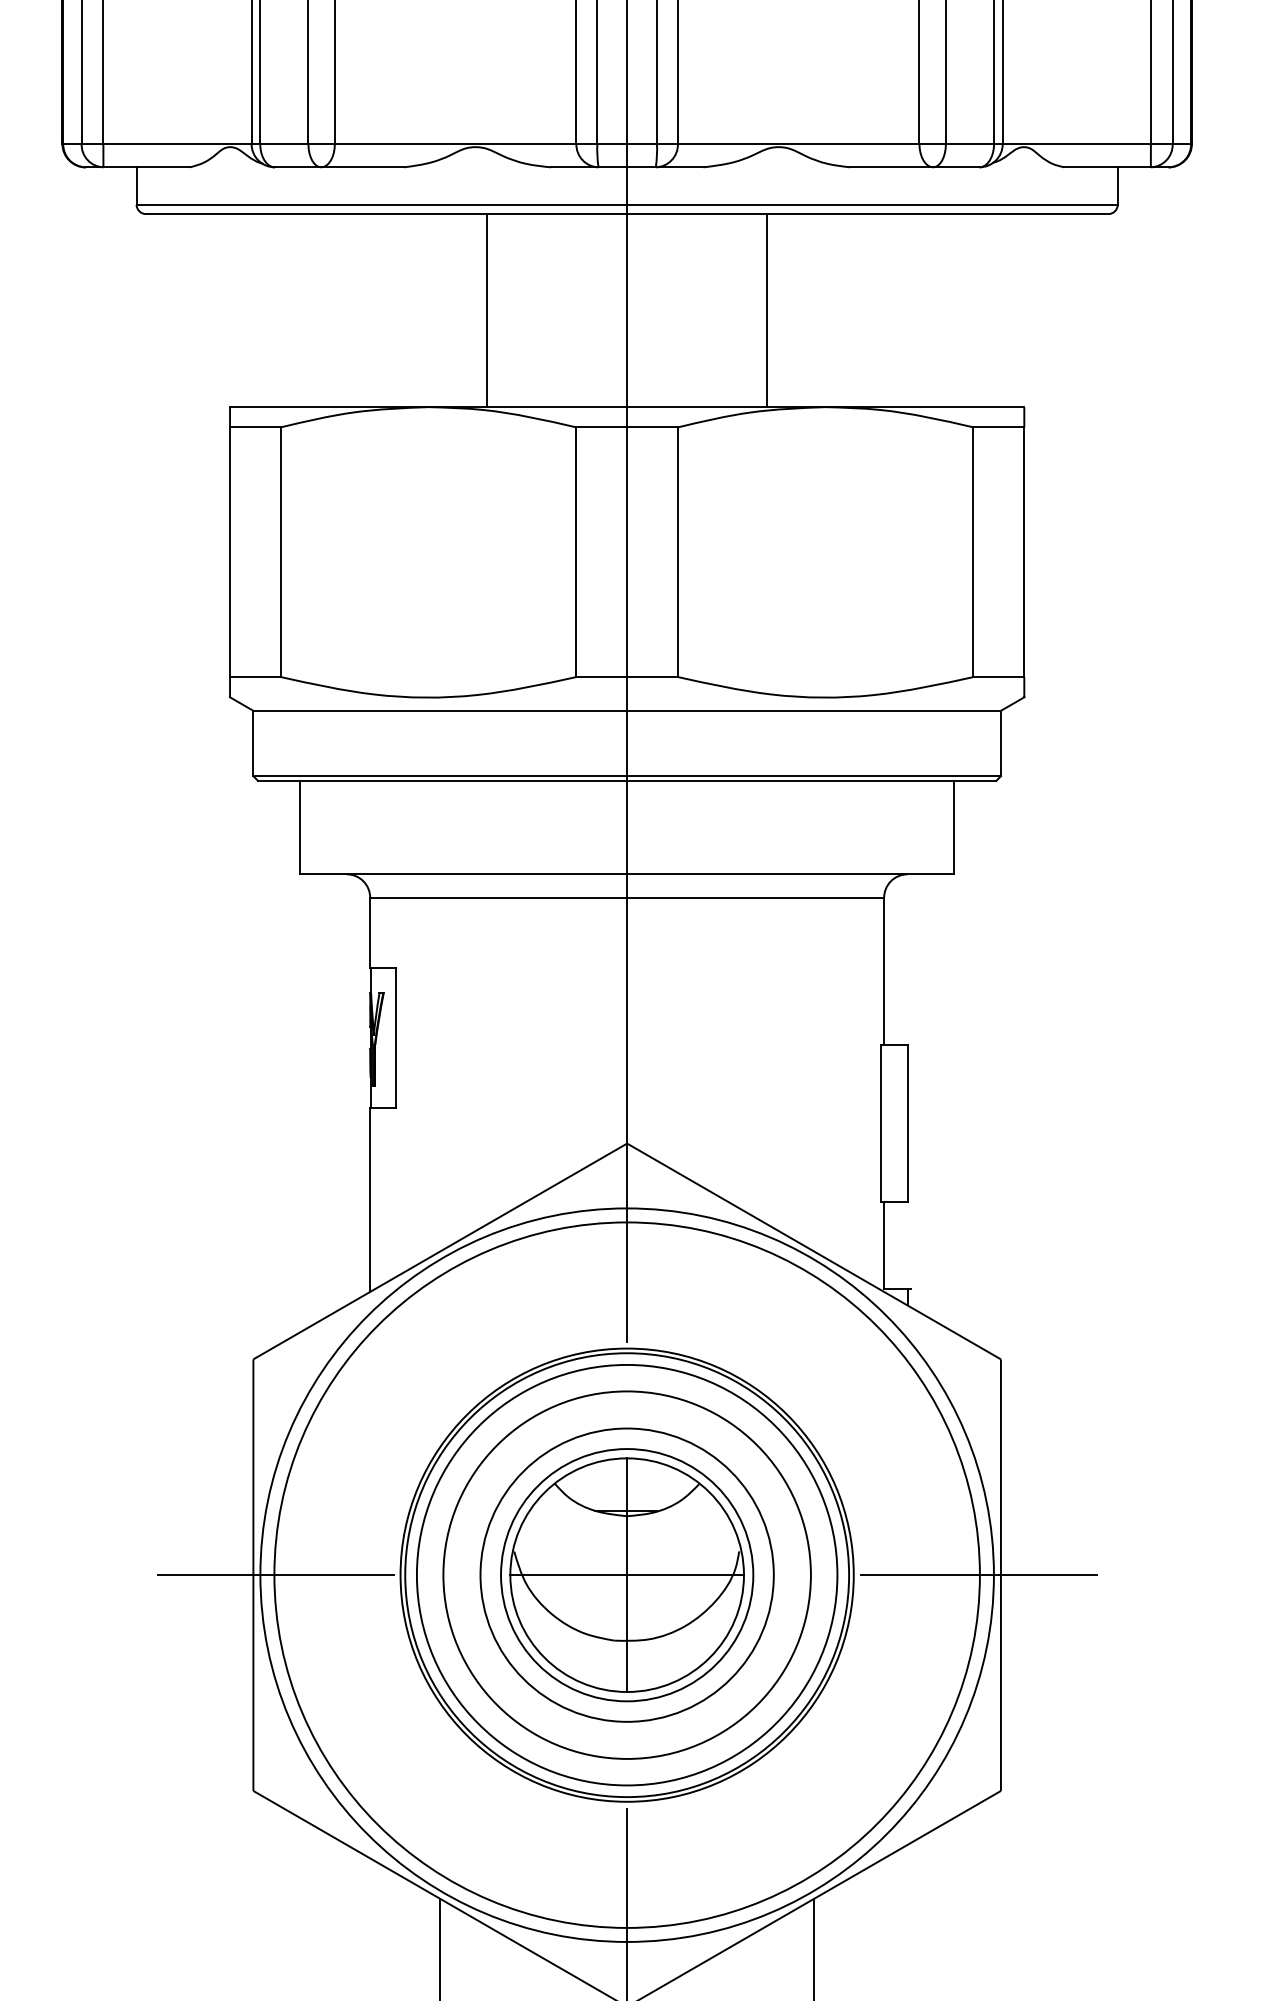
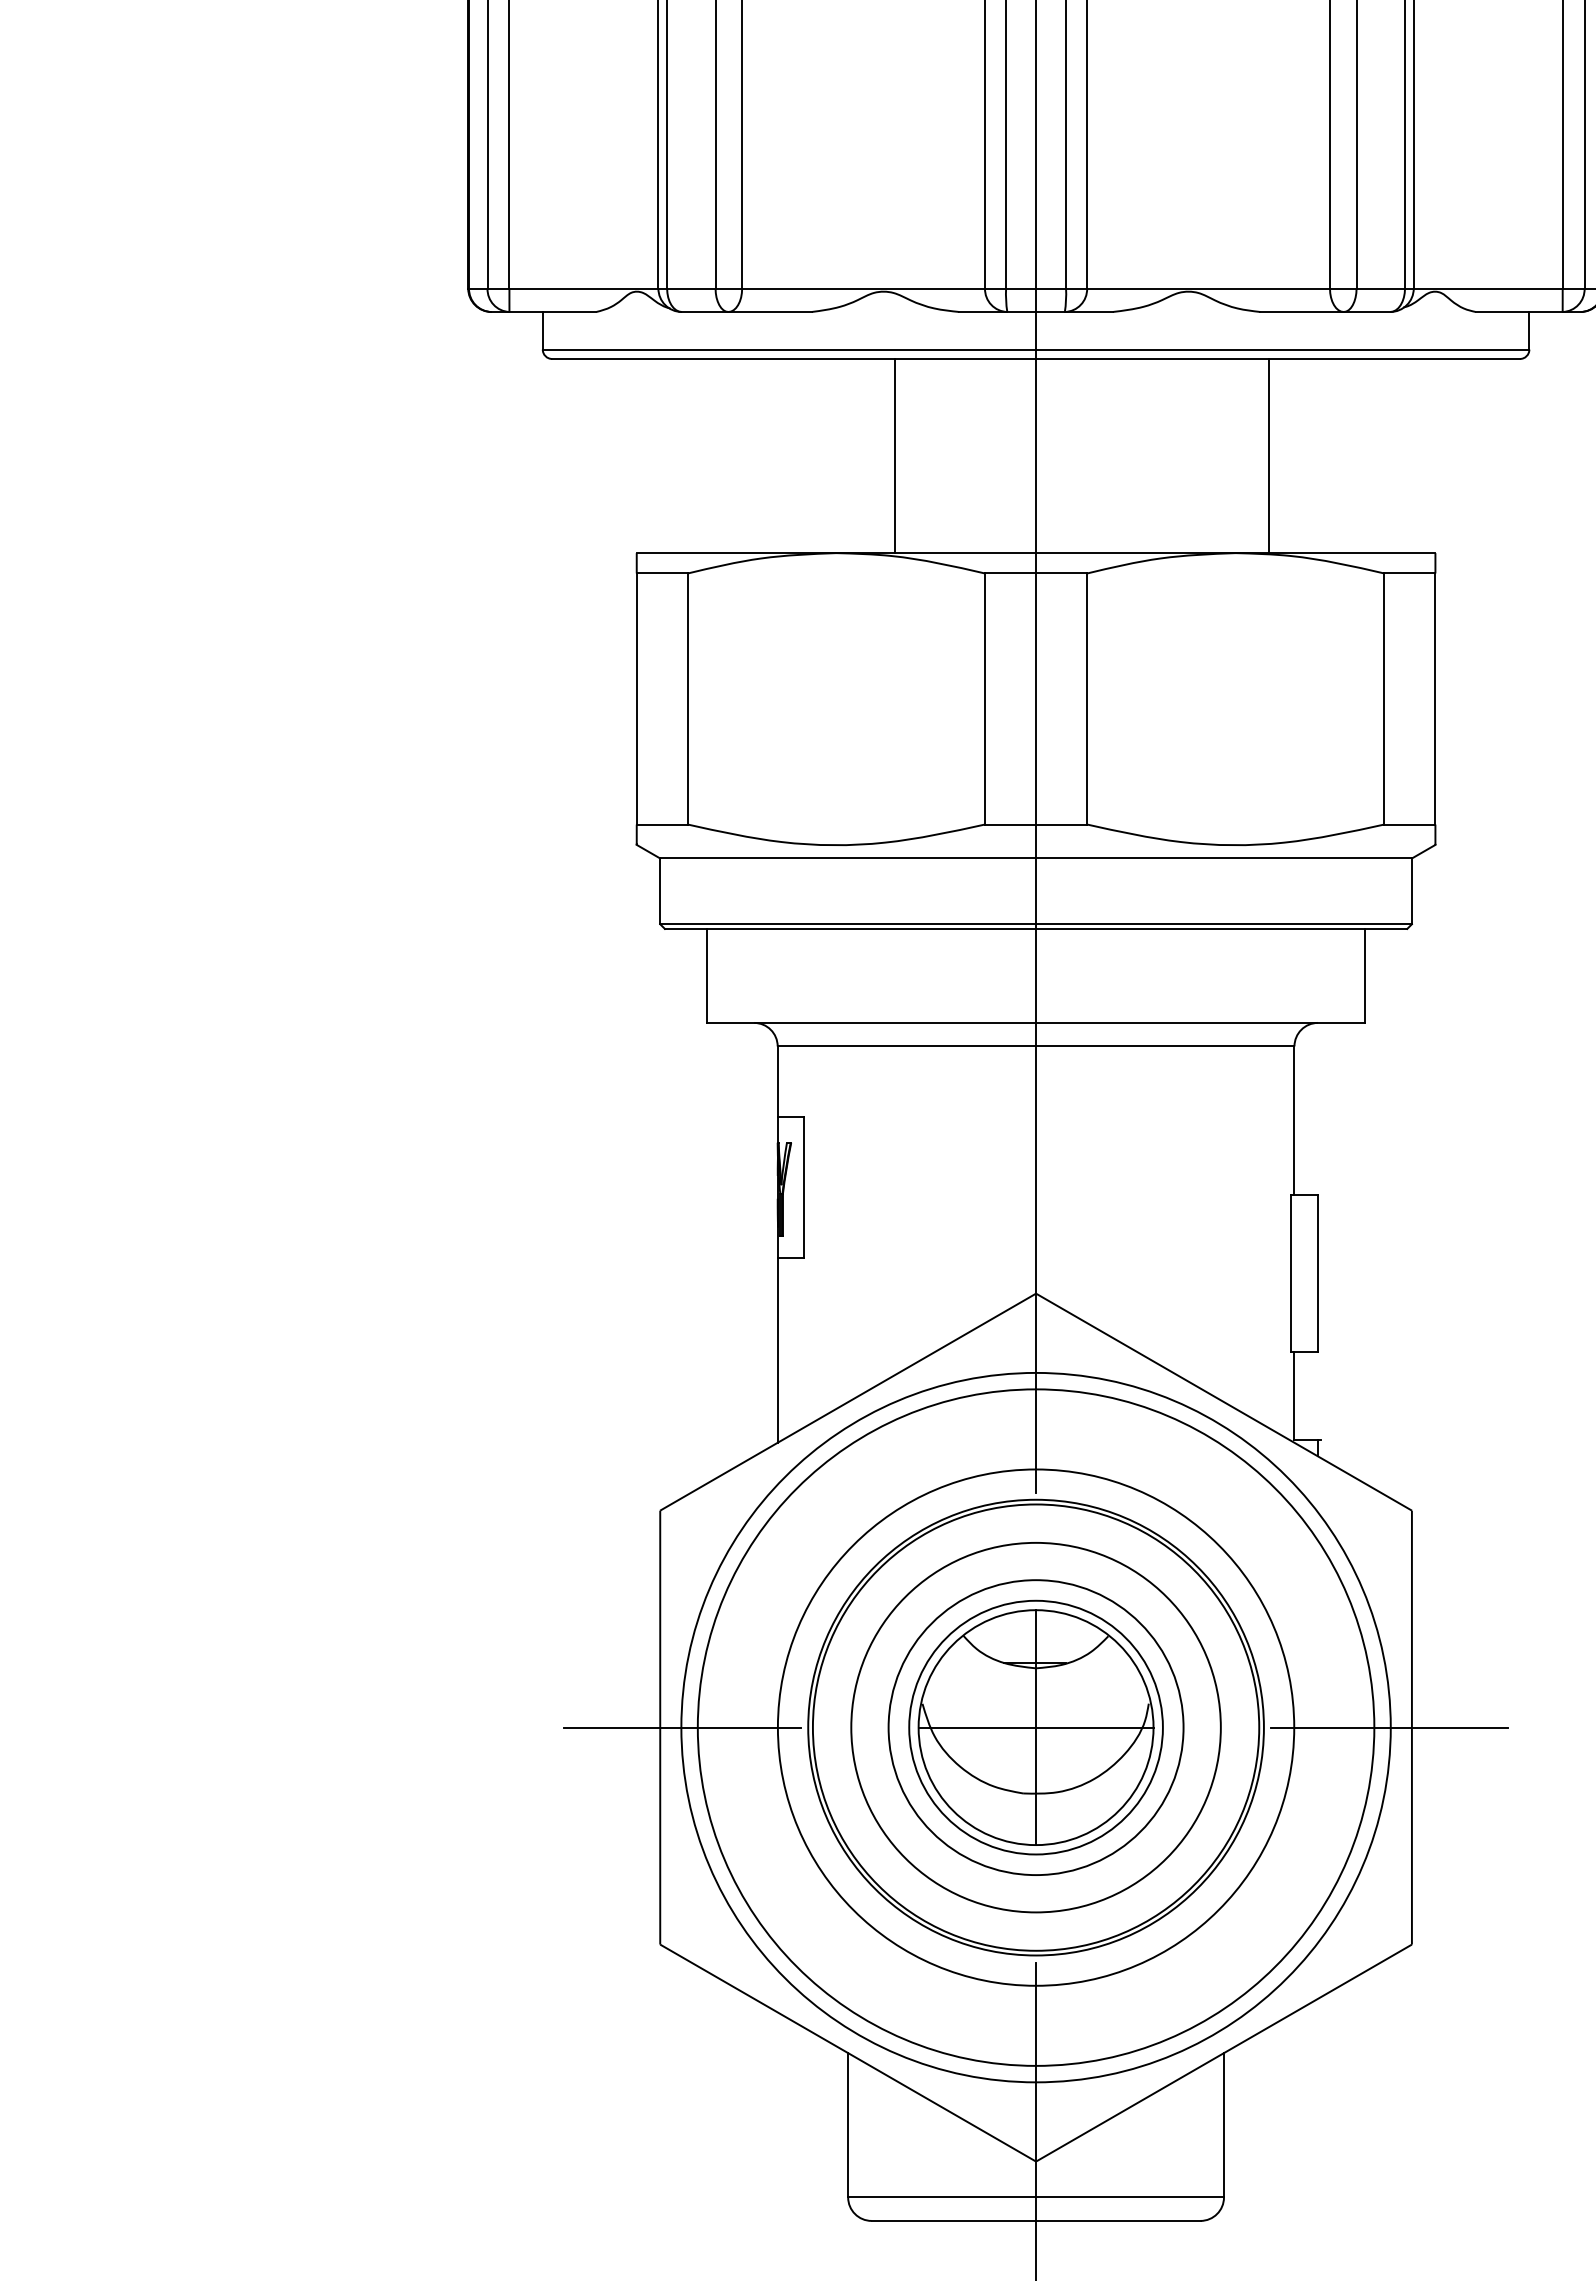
line: (767, 310) -> (1269, 455), moved
circle: (626, 1575) -> (1035, 1727), size x0.7
circle: (626, 1575) -> (1035, 1727), size x1.6

